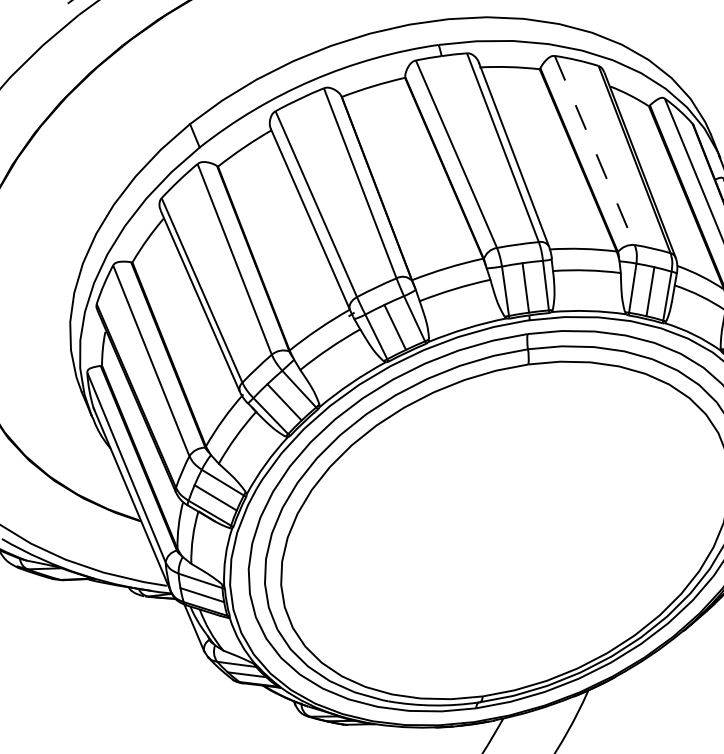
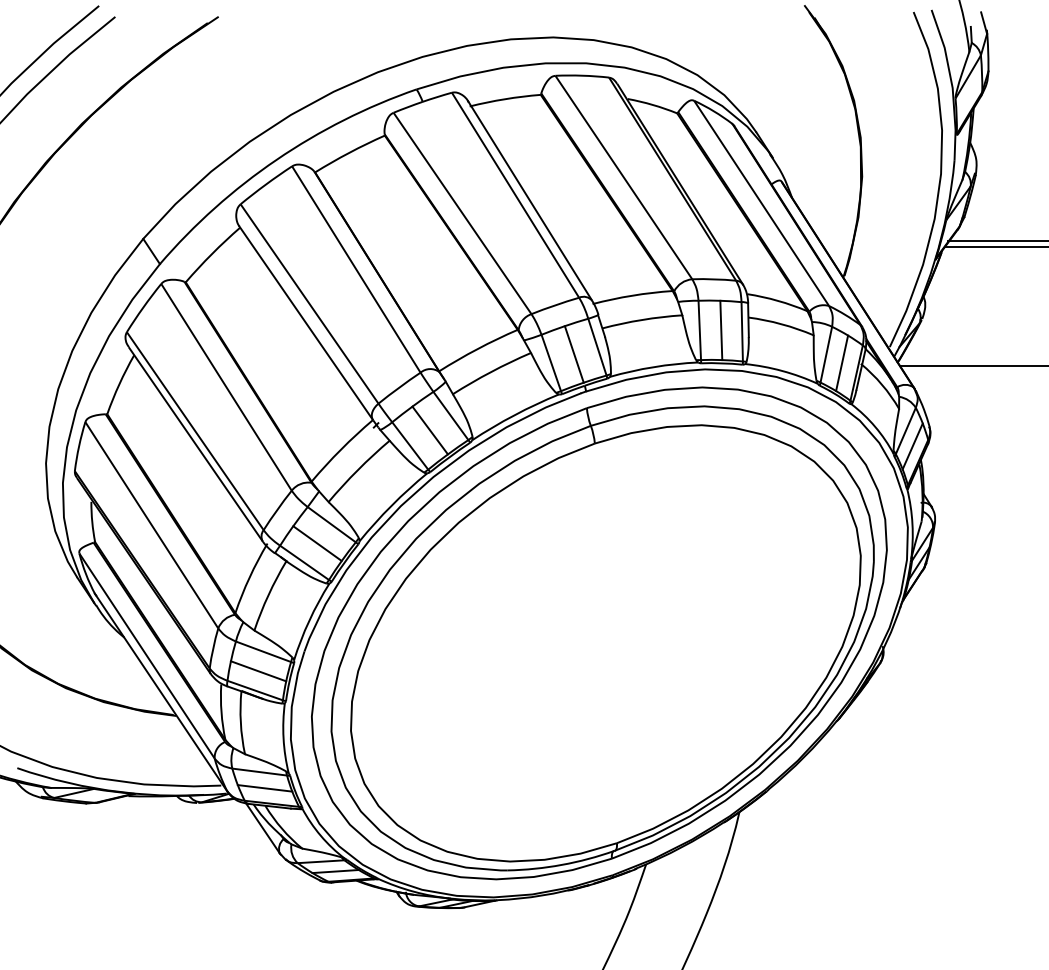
line: (595, 151) -> (624, 178), dashed -> solid

